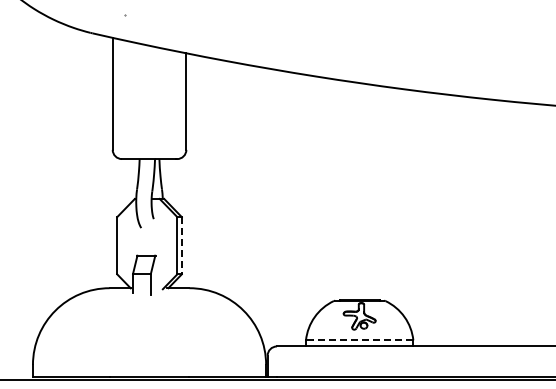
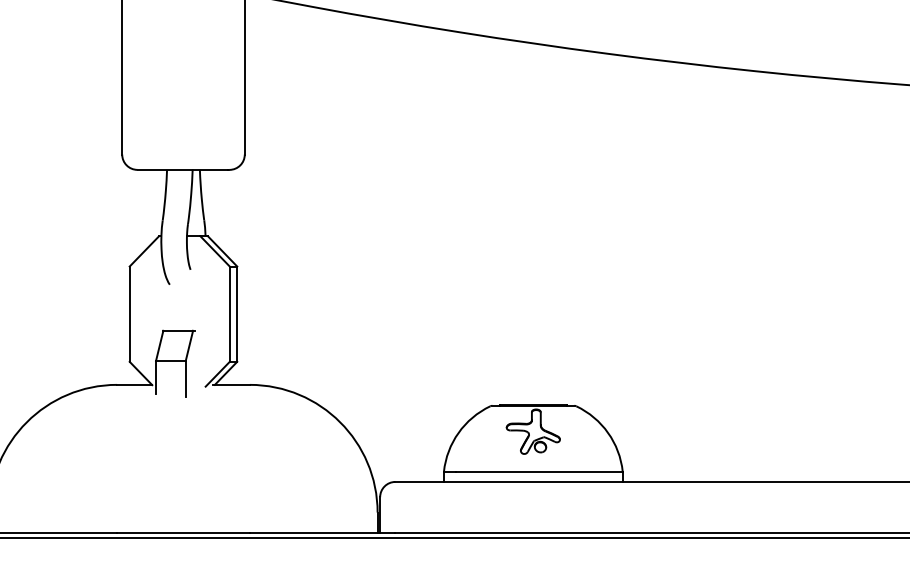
line: (181, 245) -> (236, 313), dashed -> solid
line: (362, 340) -> (538, 471), dashed -> solid

